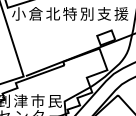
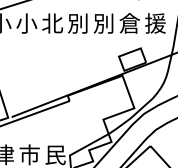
text: (35, 13) -> (25, 22), 倉 -> 小
text: (69, 13) -> (77, 22), 特 -> 別
text: (104, 13) -> (130, 22), 支 -> 倉

